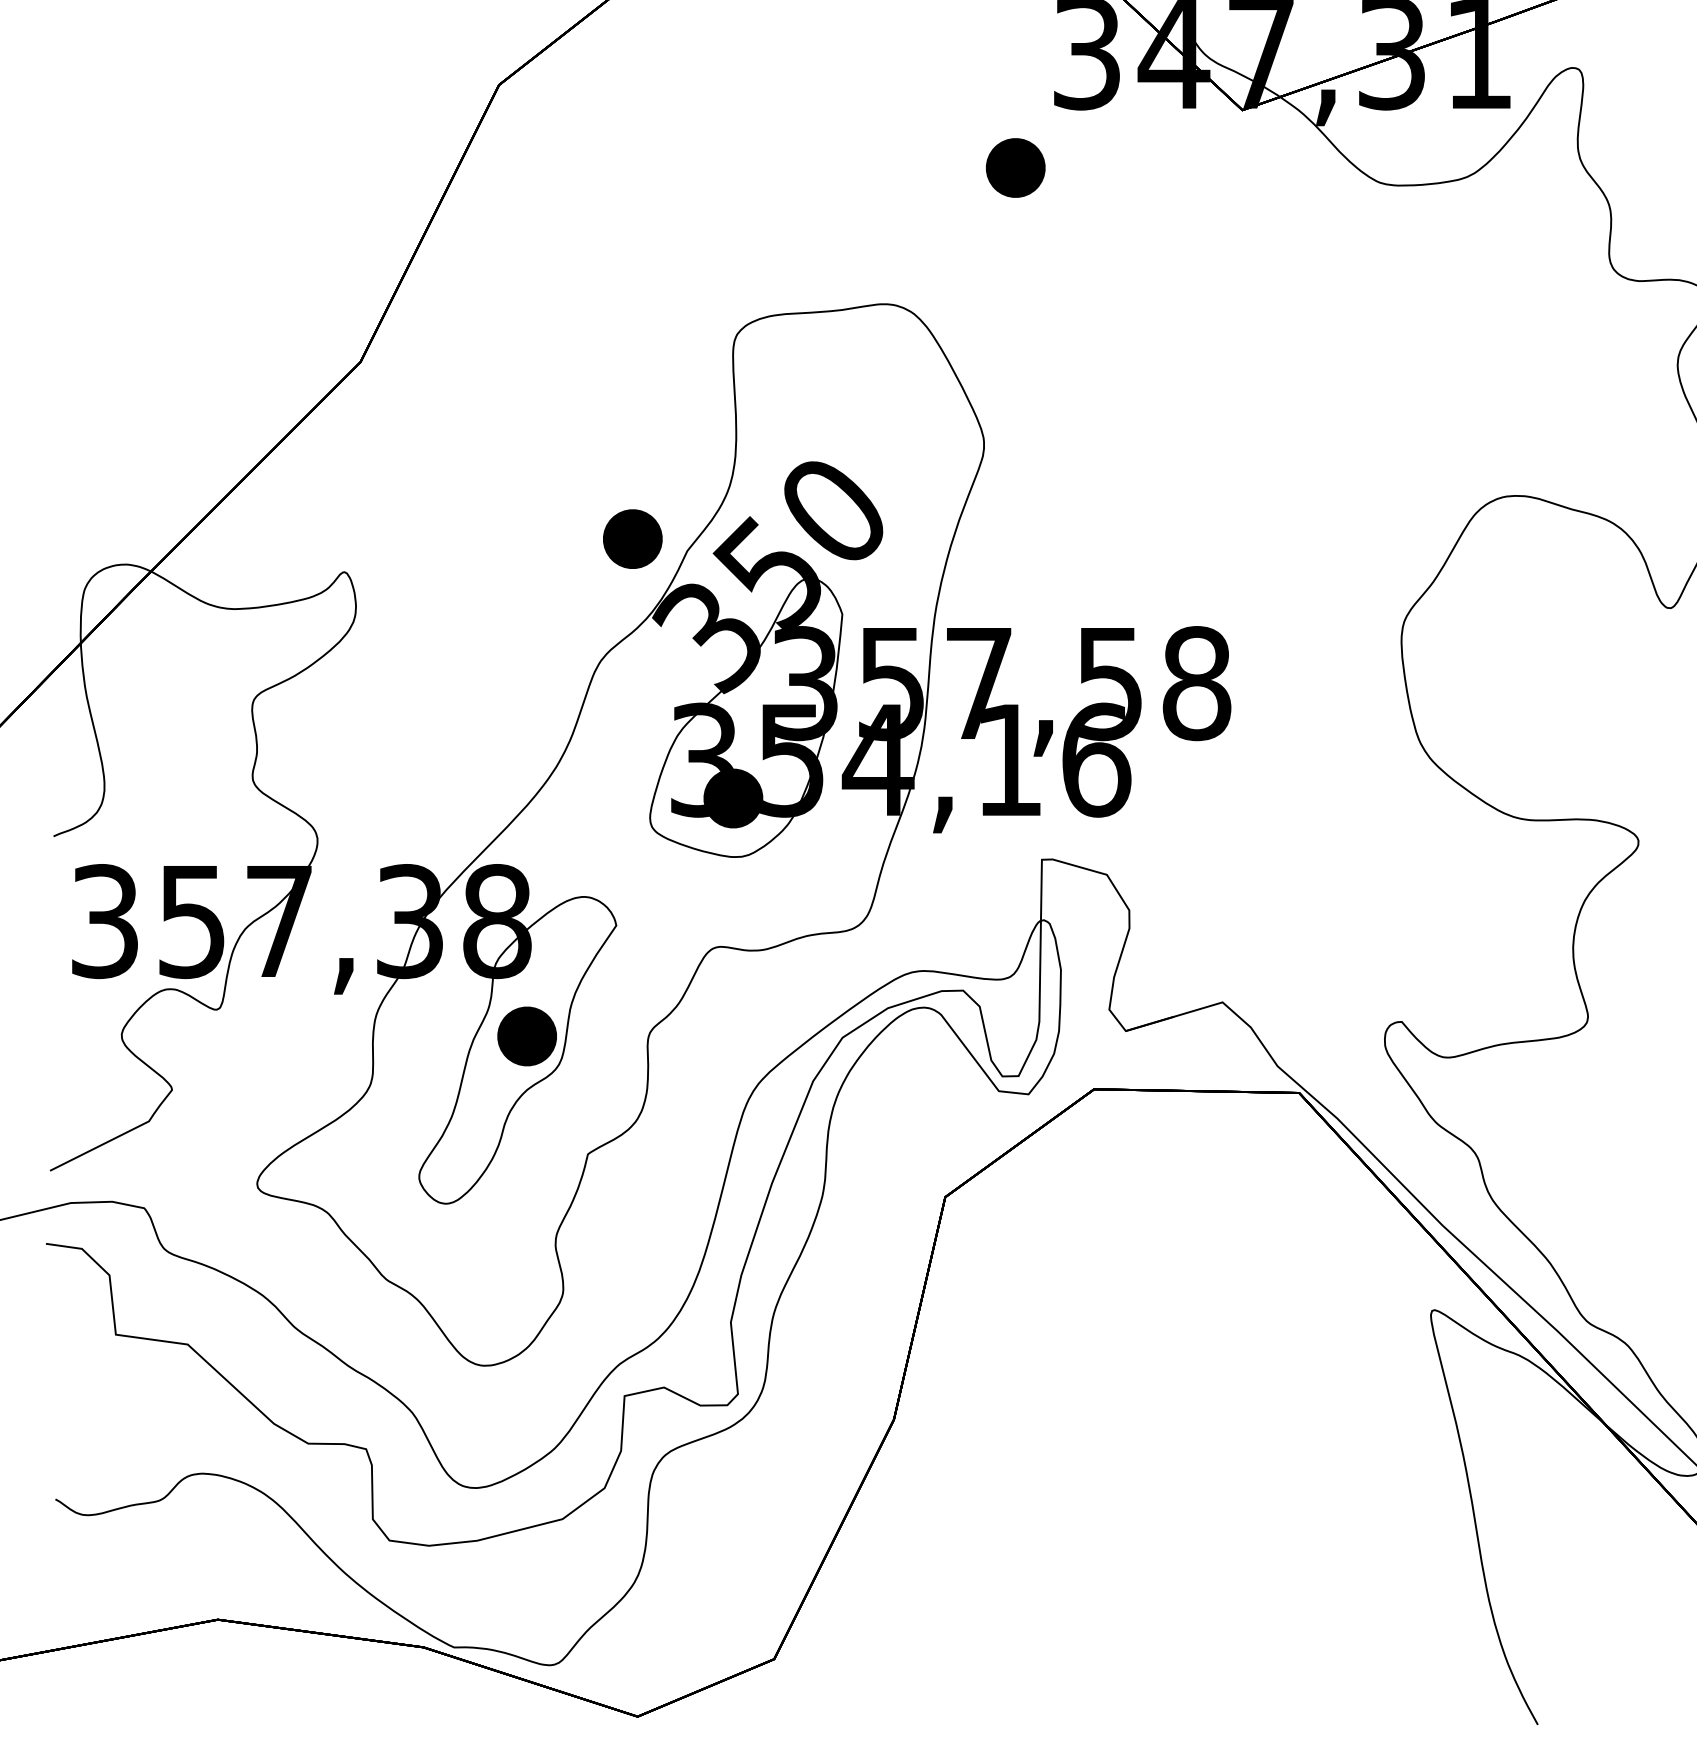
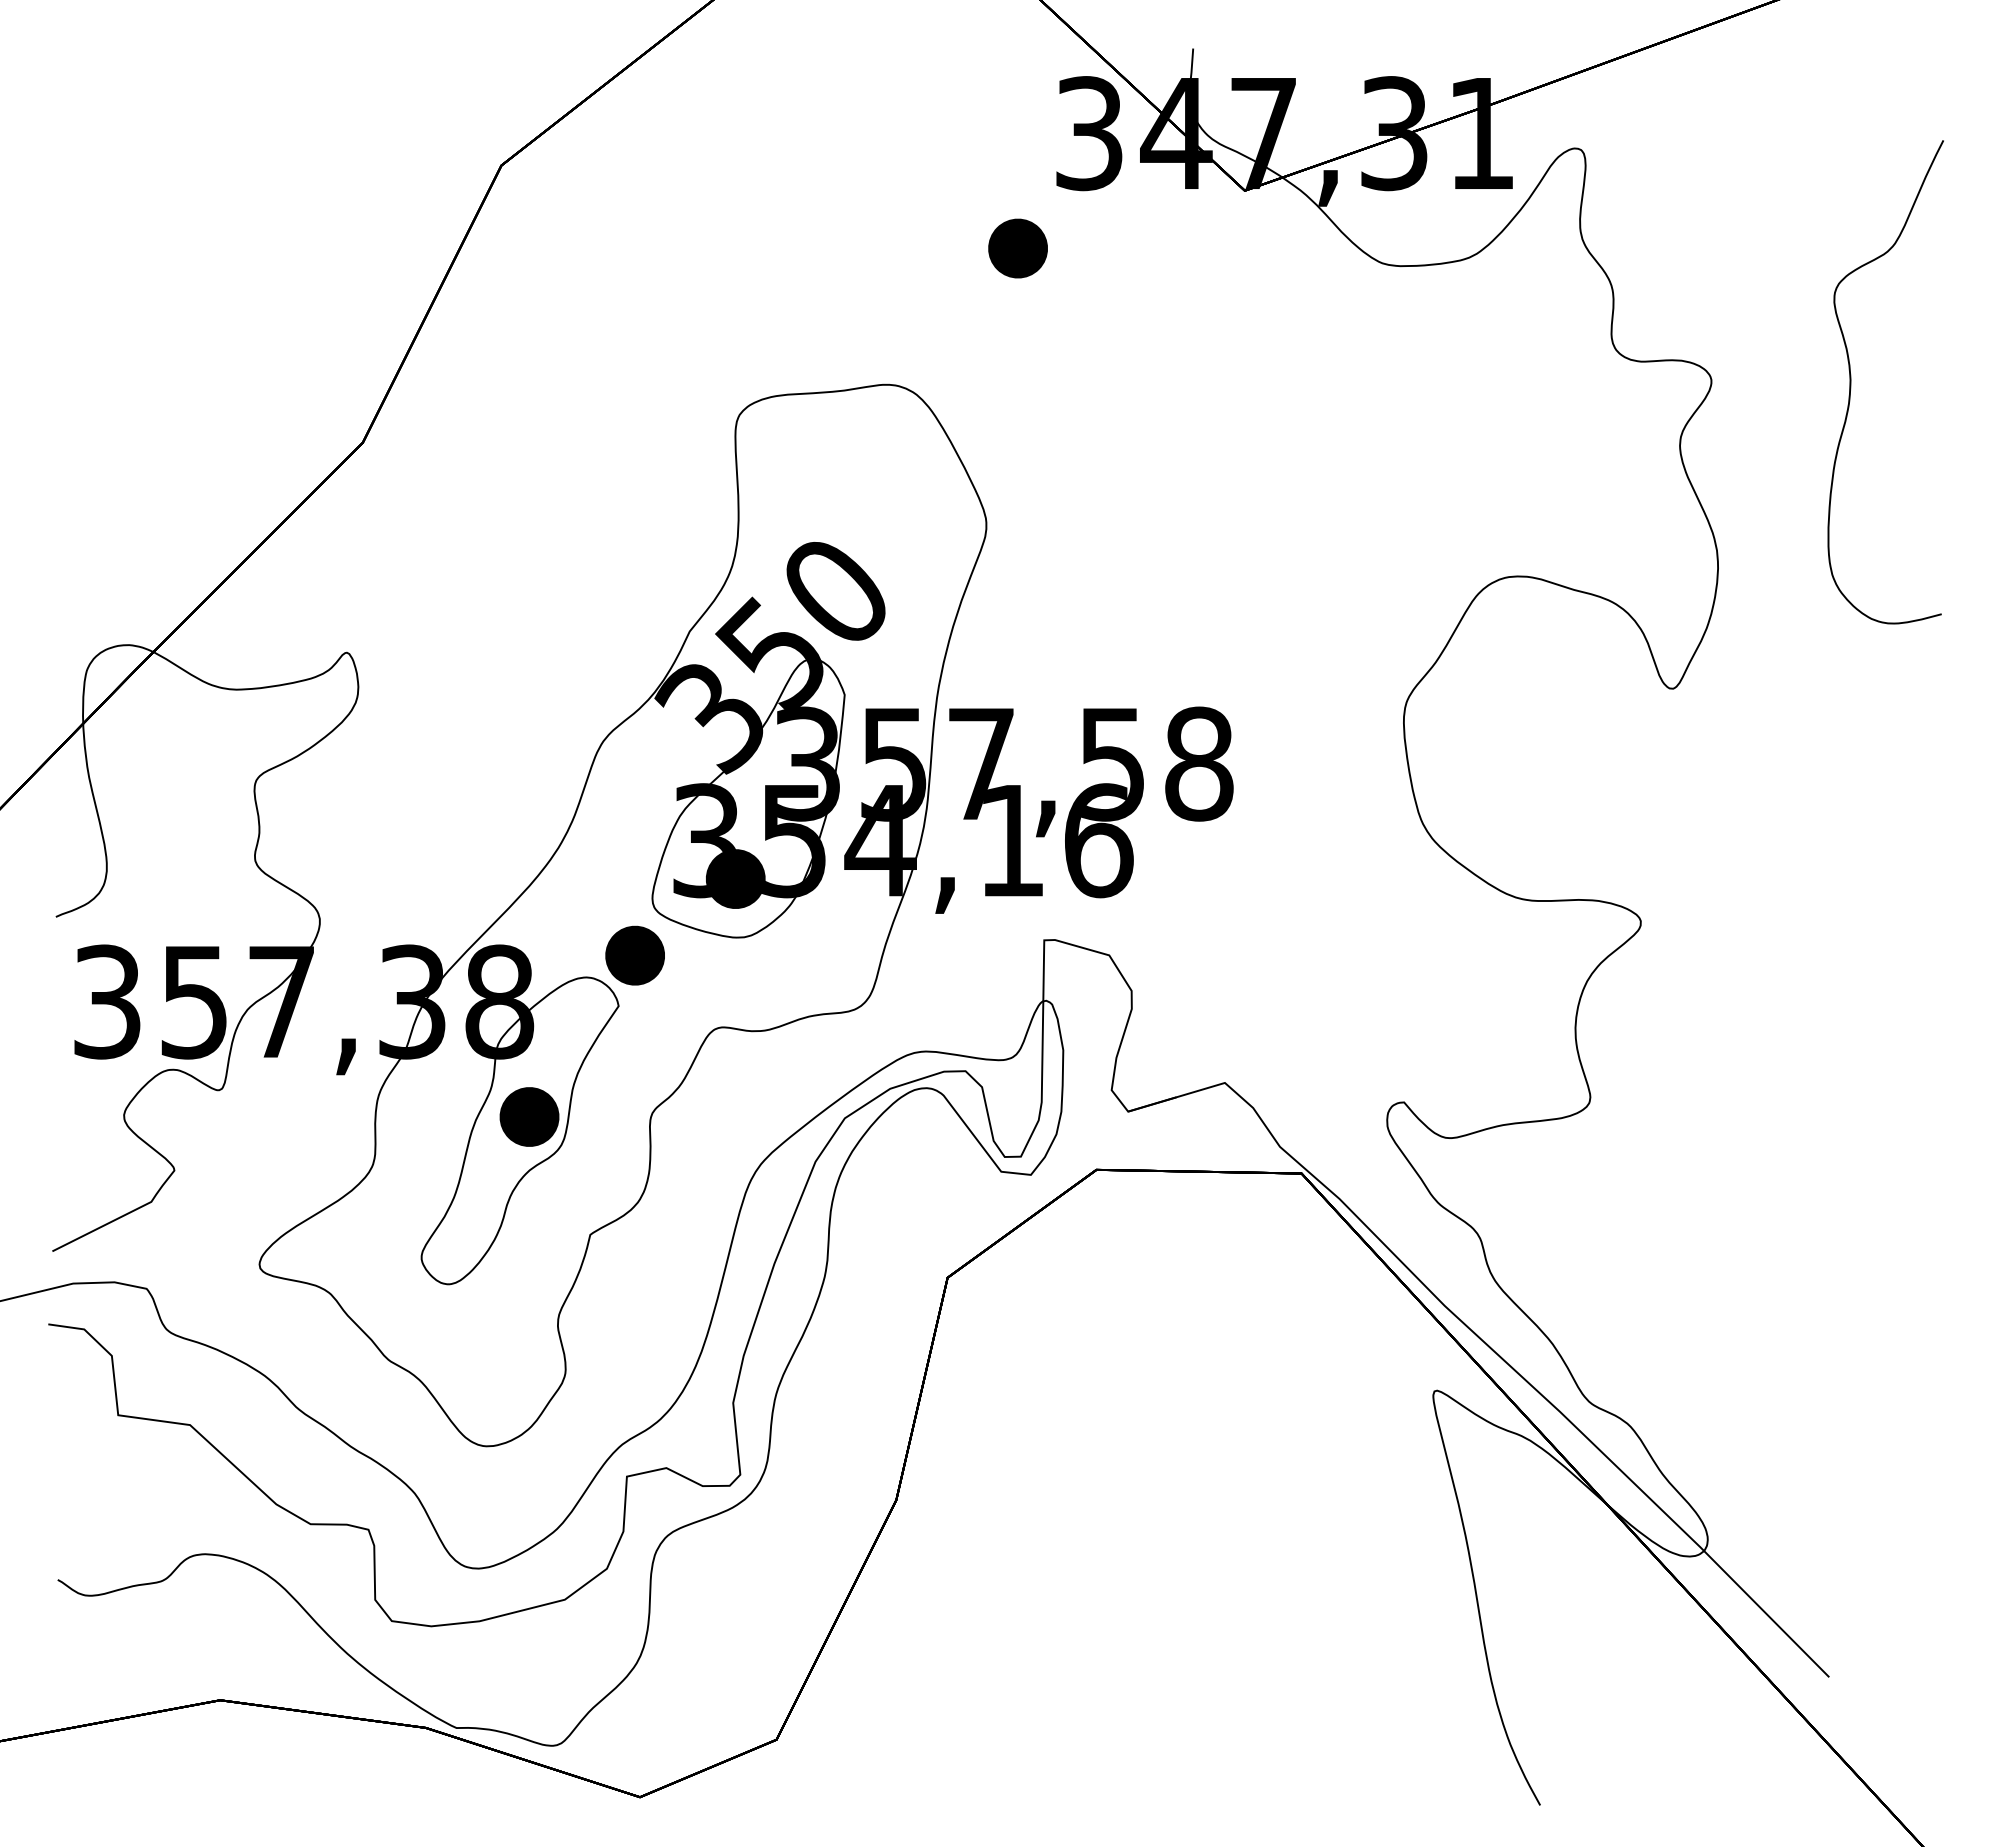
part: (632, 538) -> (634, 955), moved

